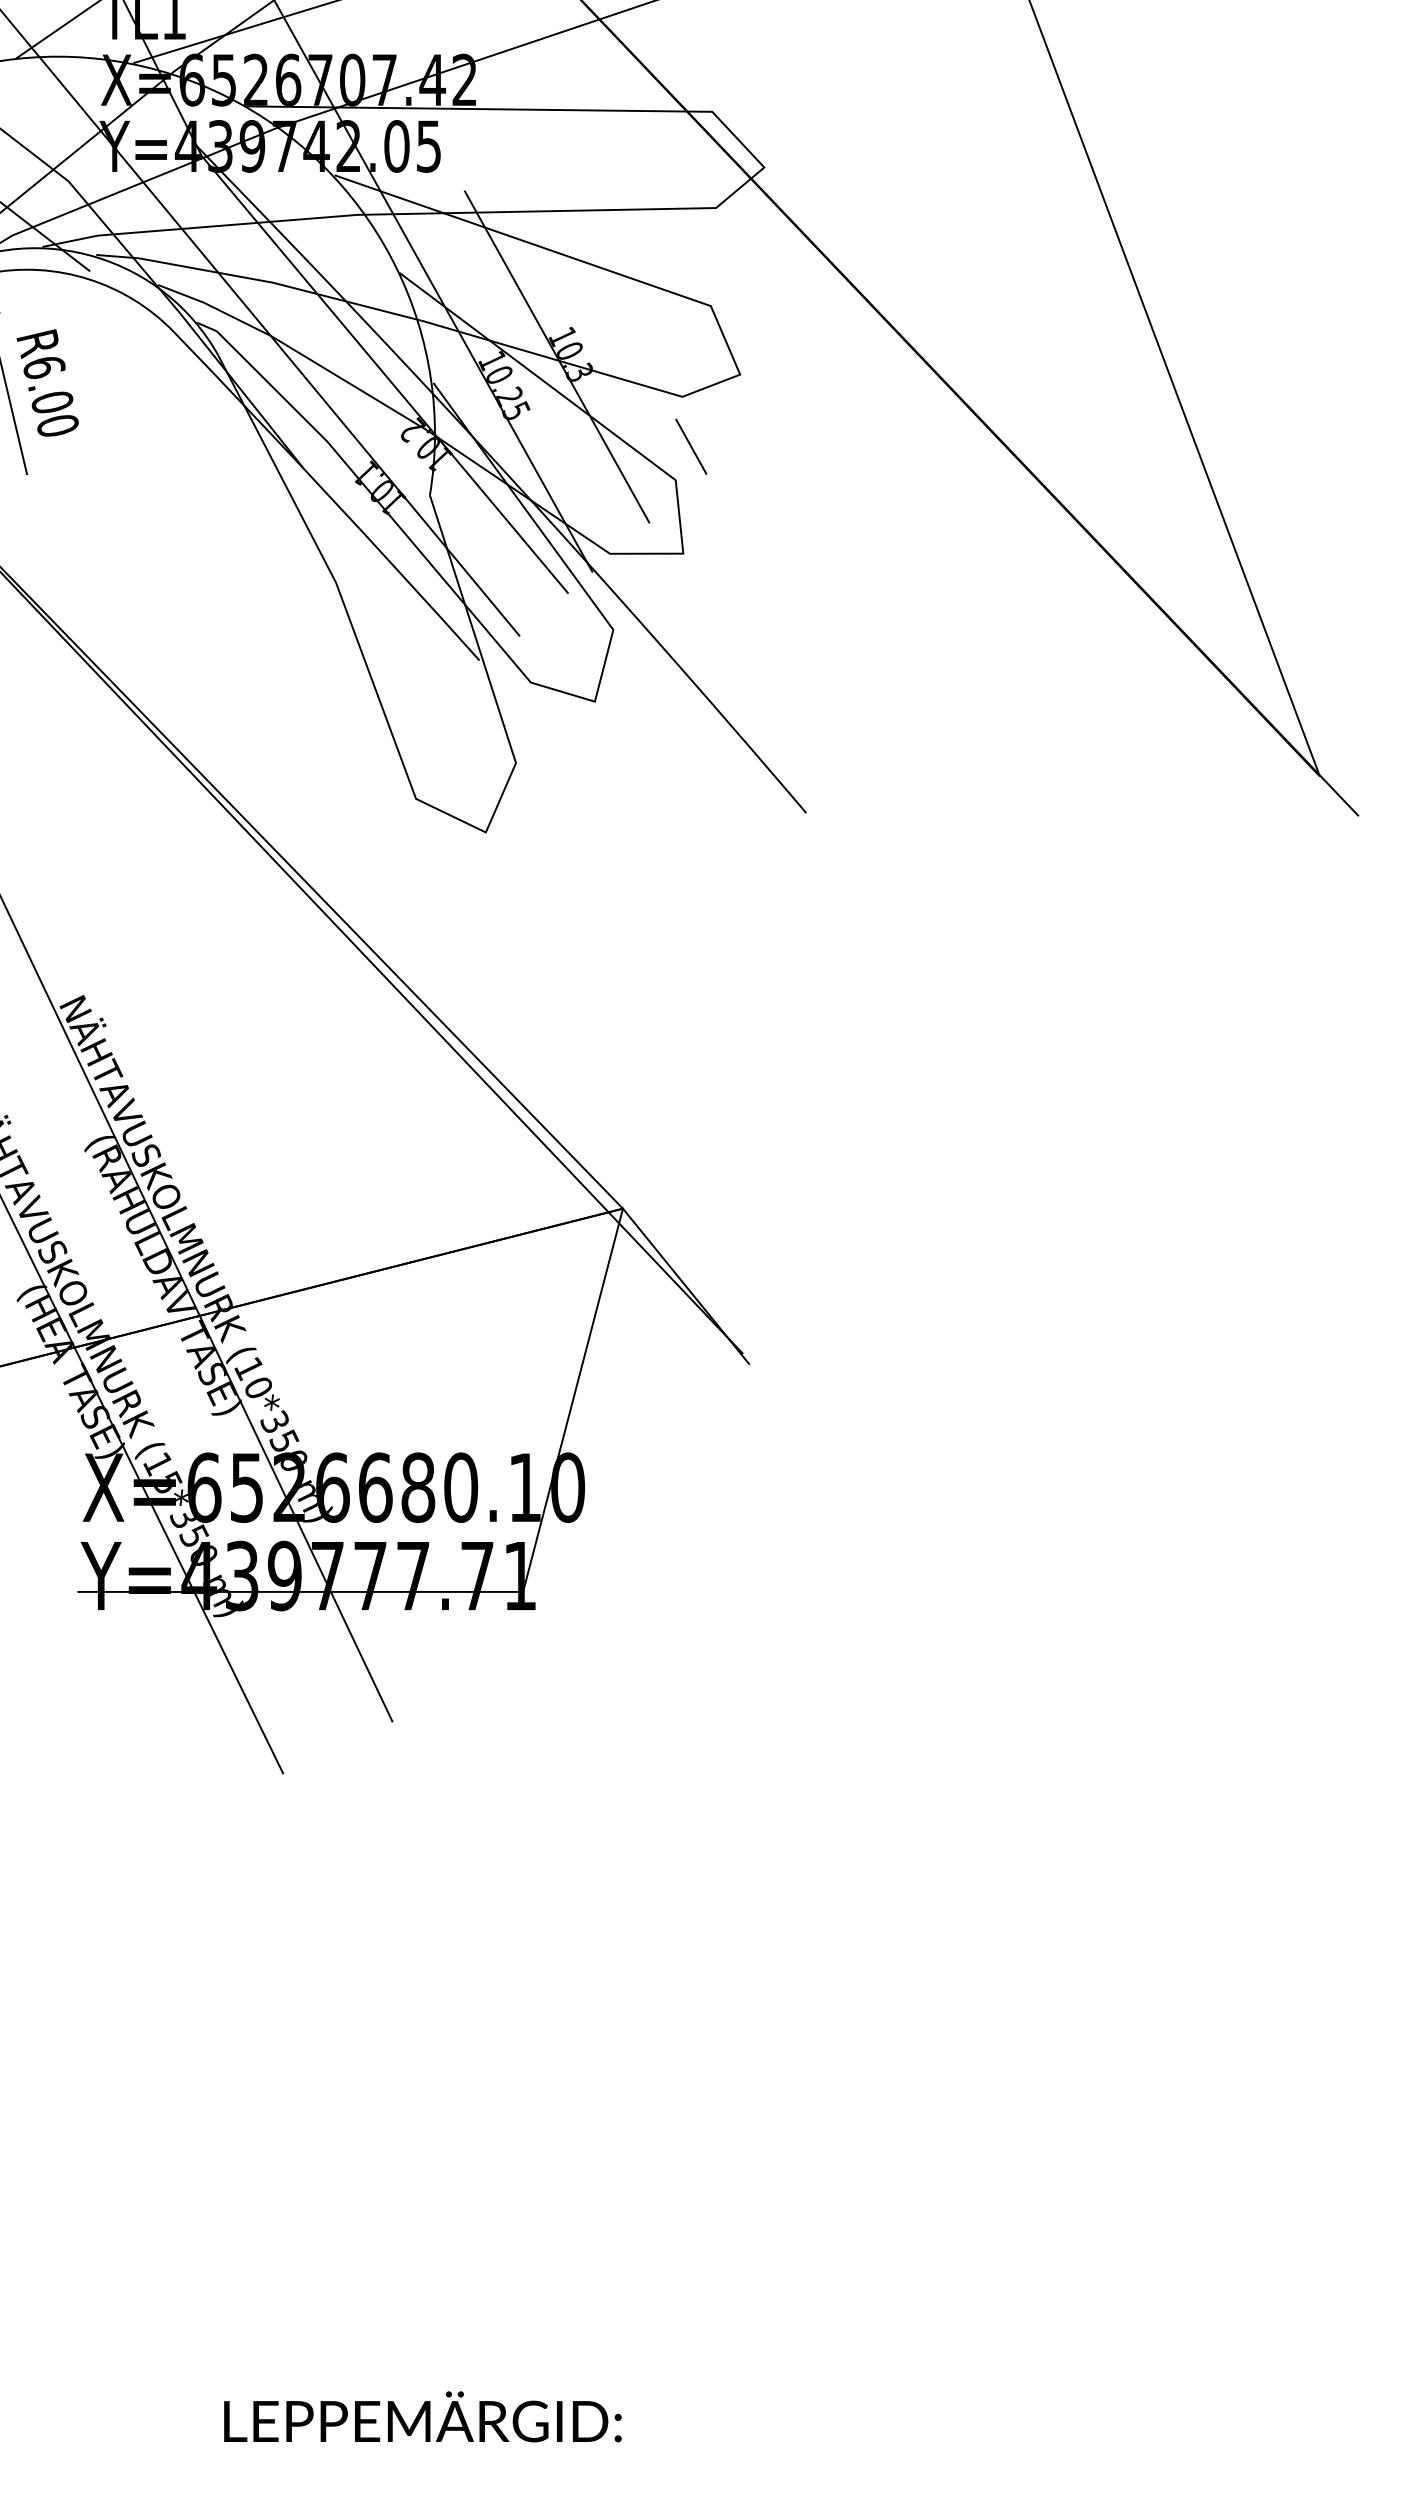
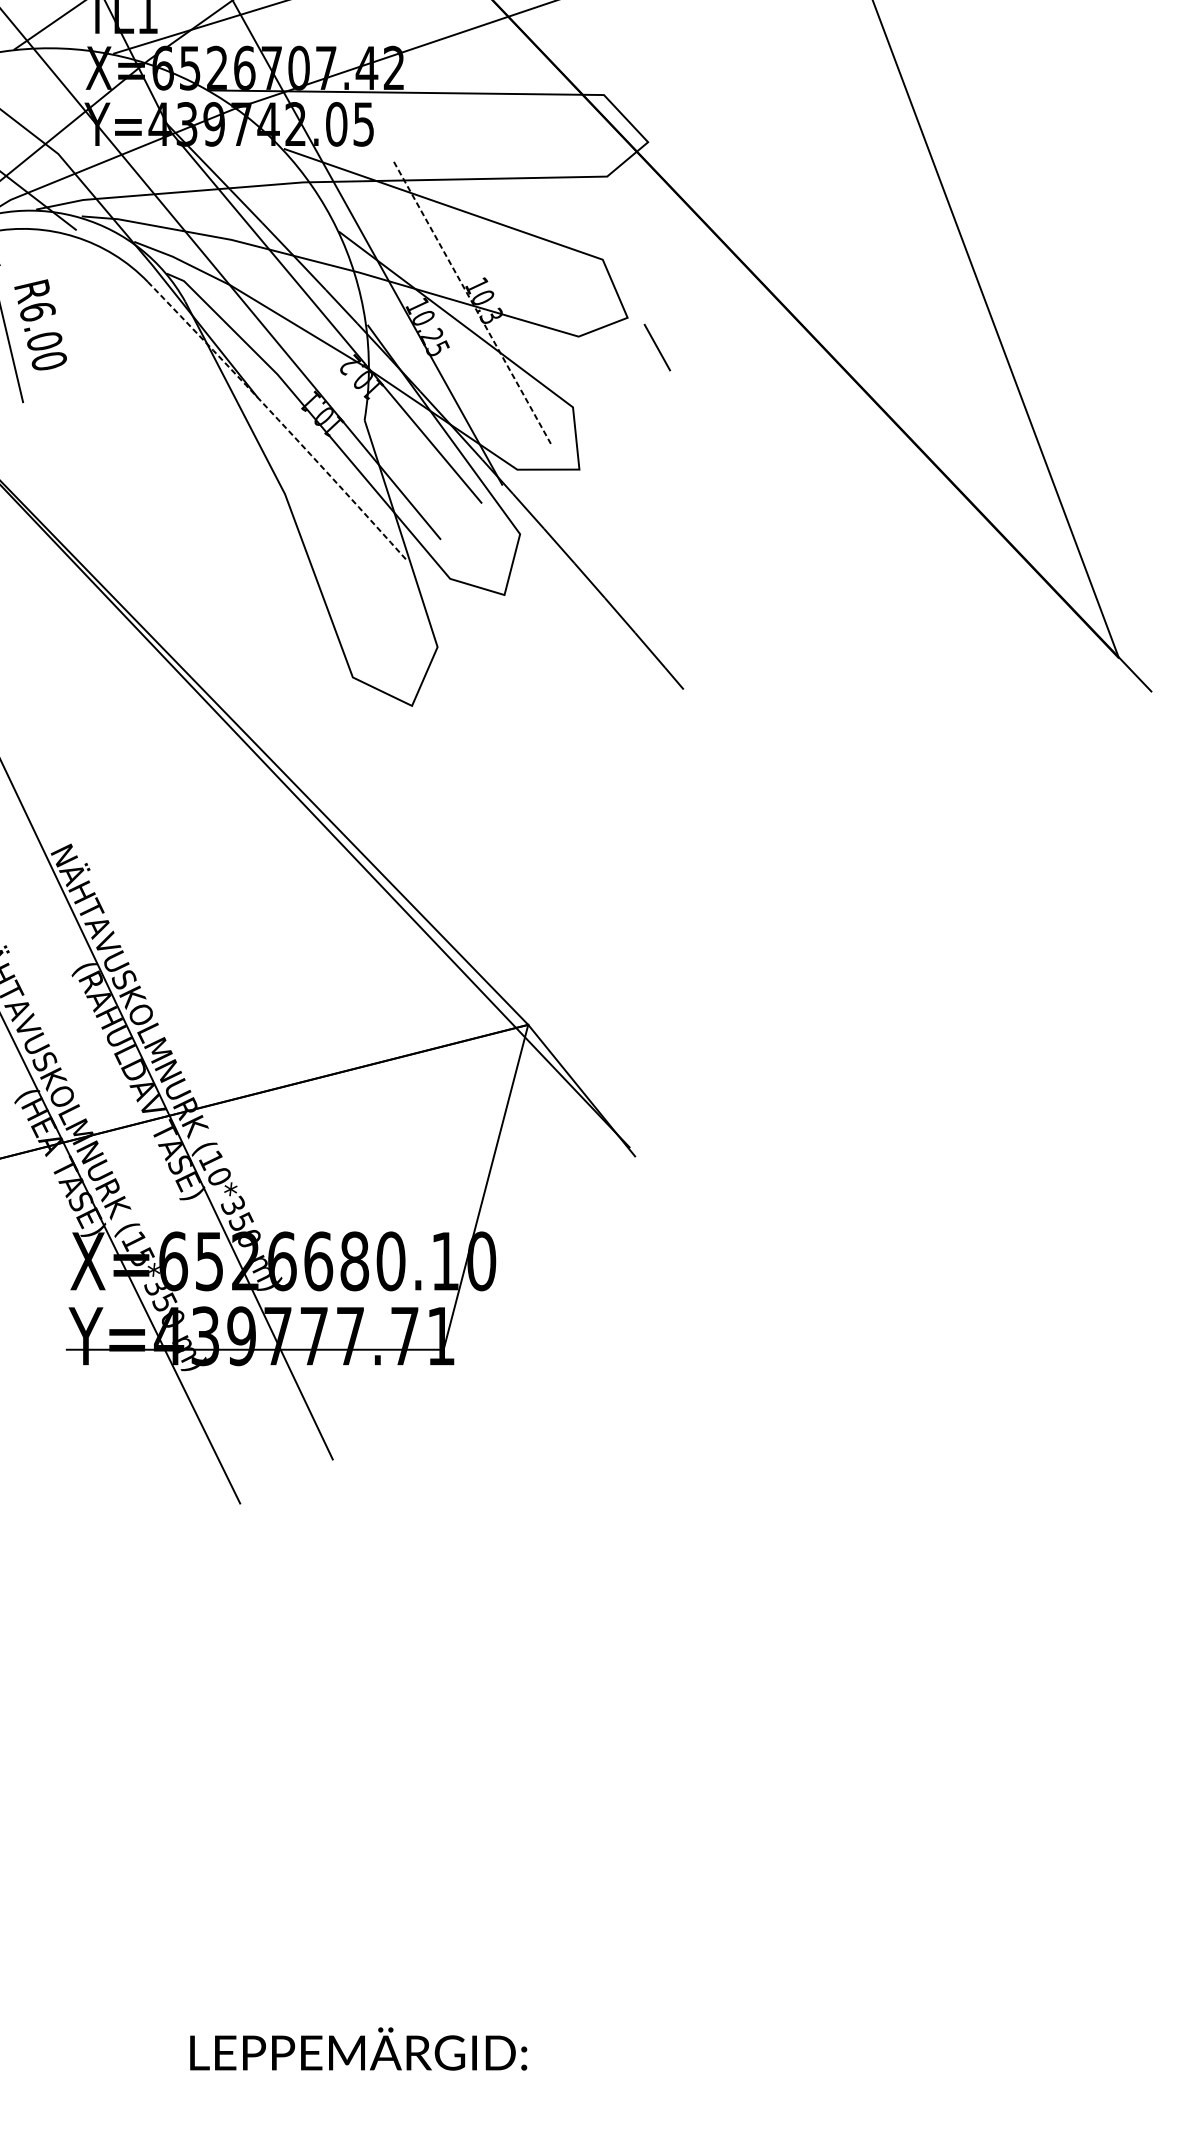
line: (557, 357) -> (472, 303), solid -> dashed
line: (691, 446) -> (657, 347), moved
arc: (328, 495) -> (278, 420), solid -> dashed

